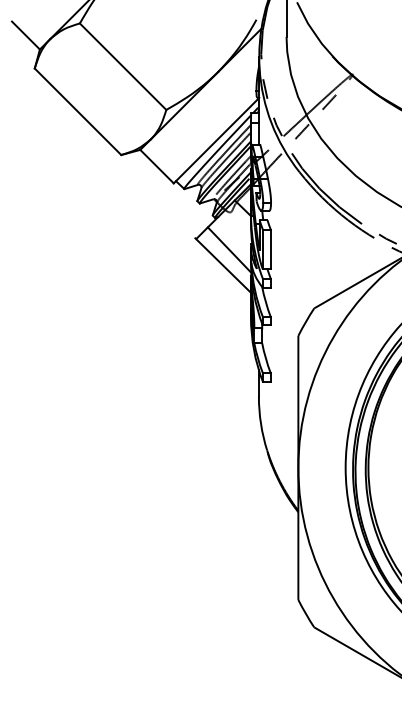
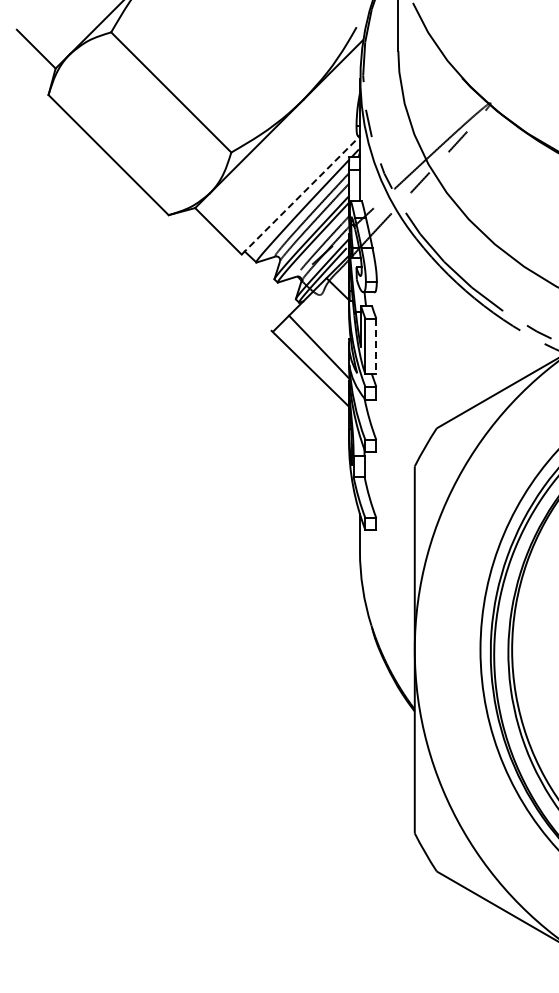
line: (216, 140) -> (301, 194), solid -> dashed
line: (270, 249) -> (376, 346), solid -> dashed

